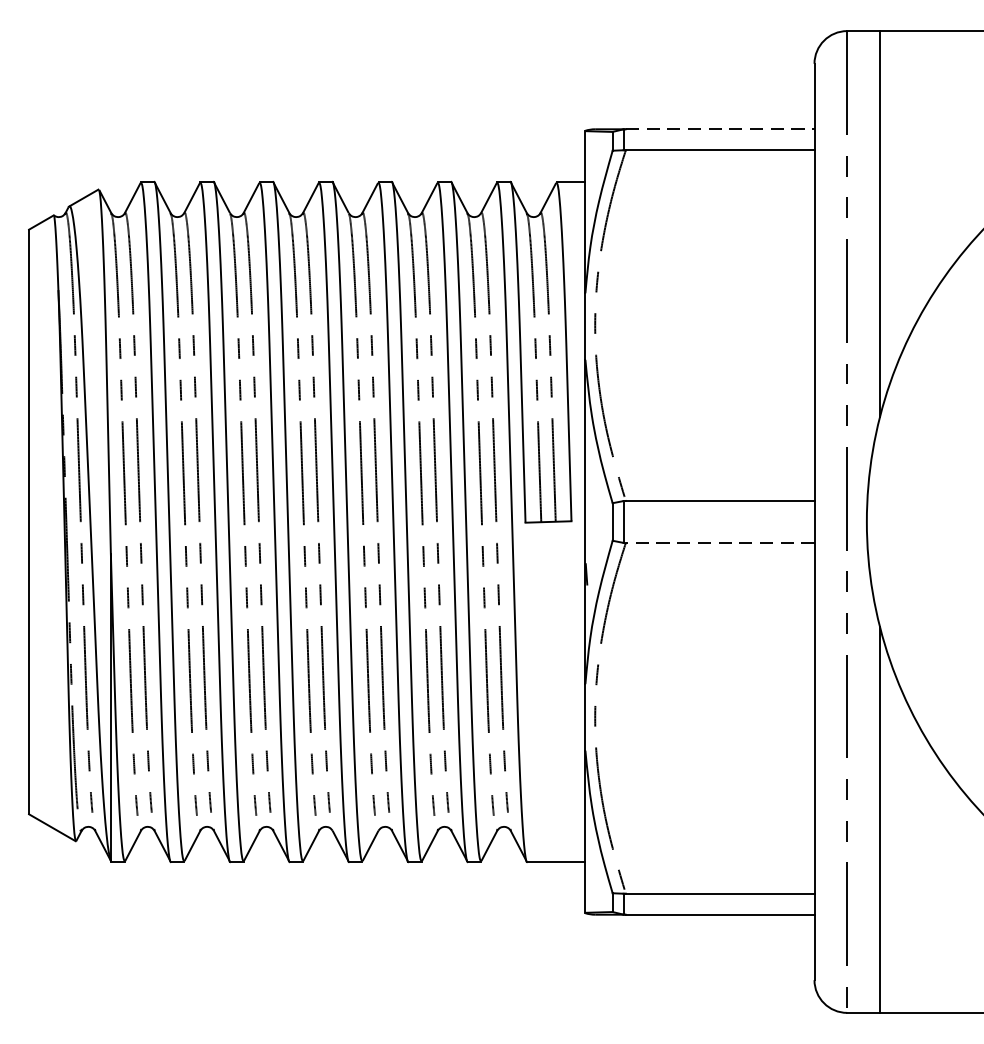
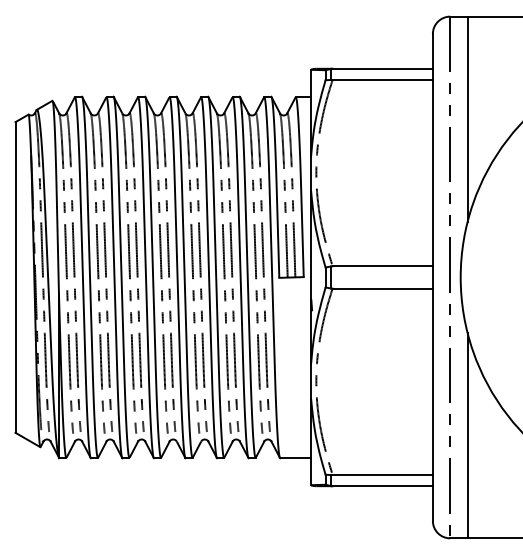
line: (721, 128) -> (383, 68), dashed -> solid
line: (719, 542) -> (382, 288), dashed -> solid

